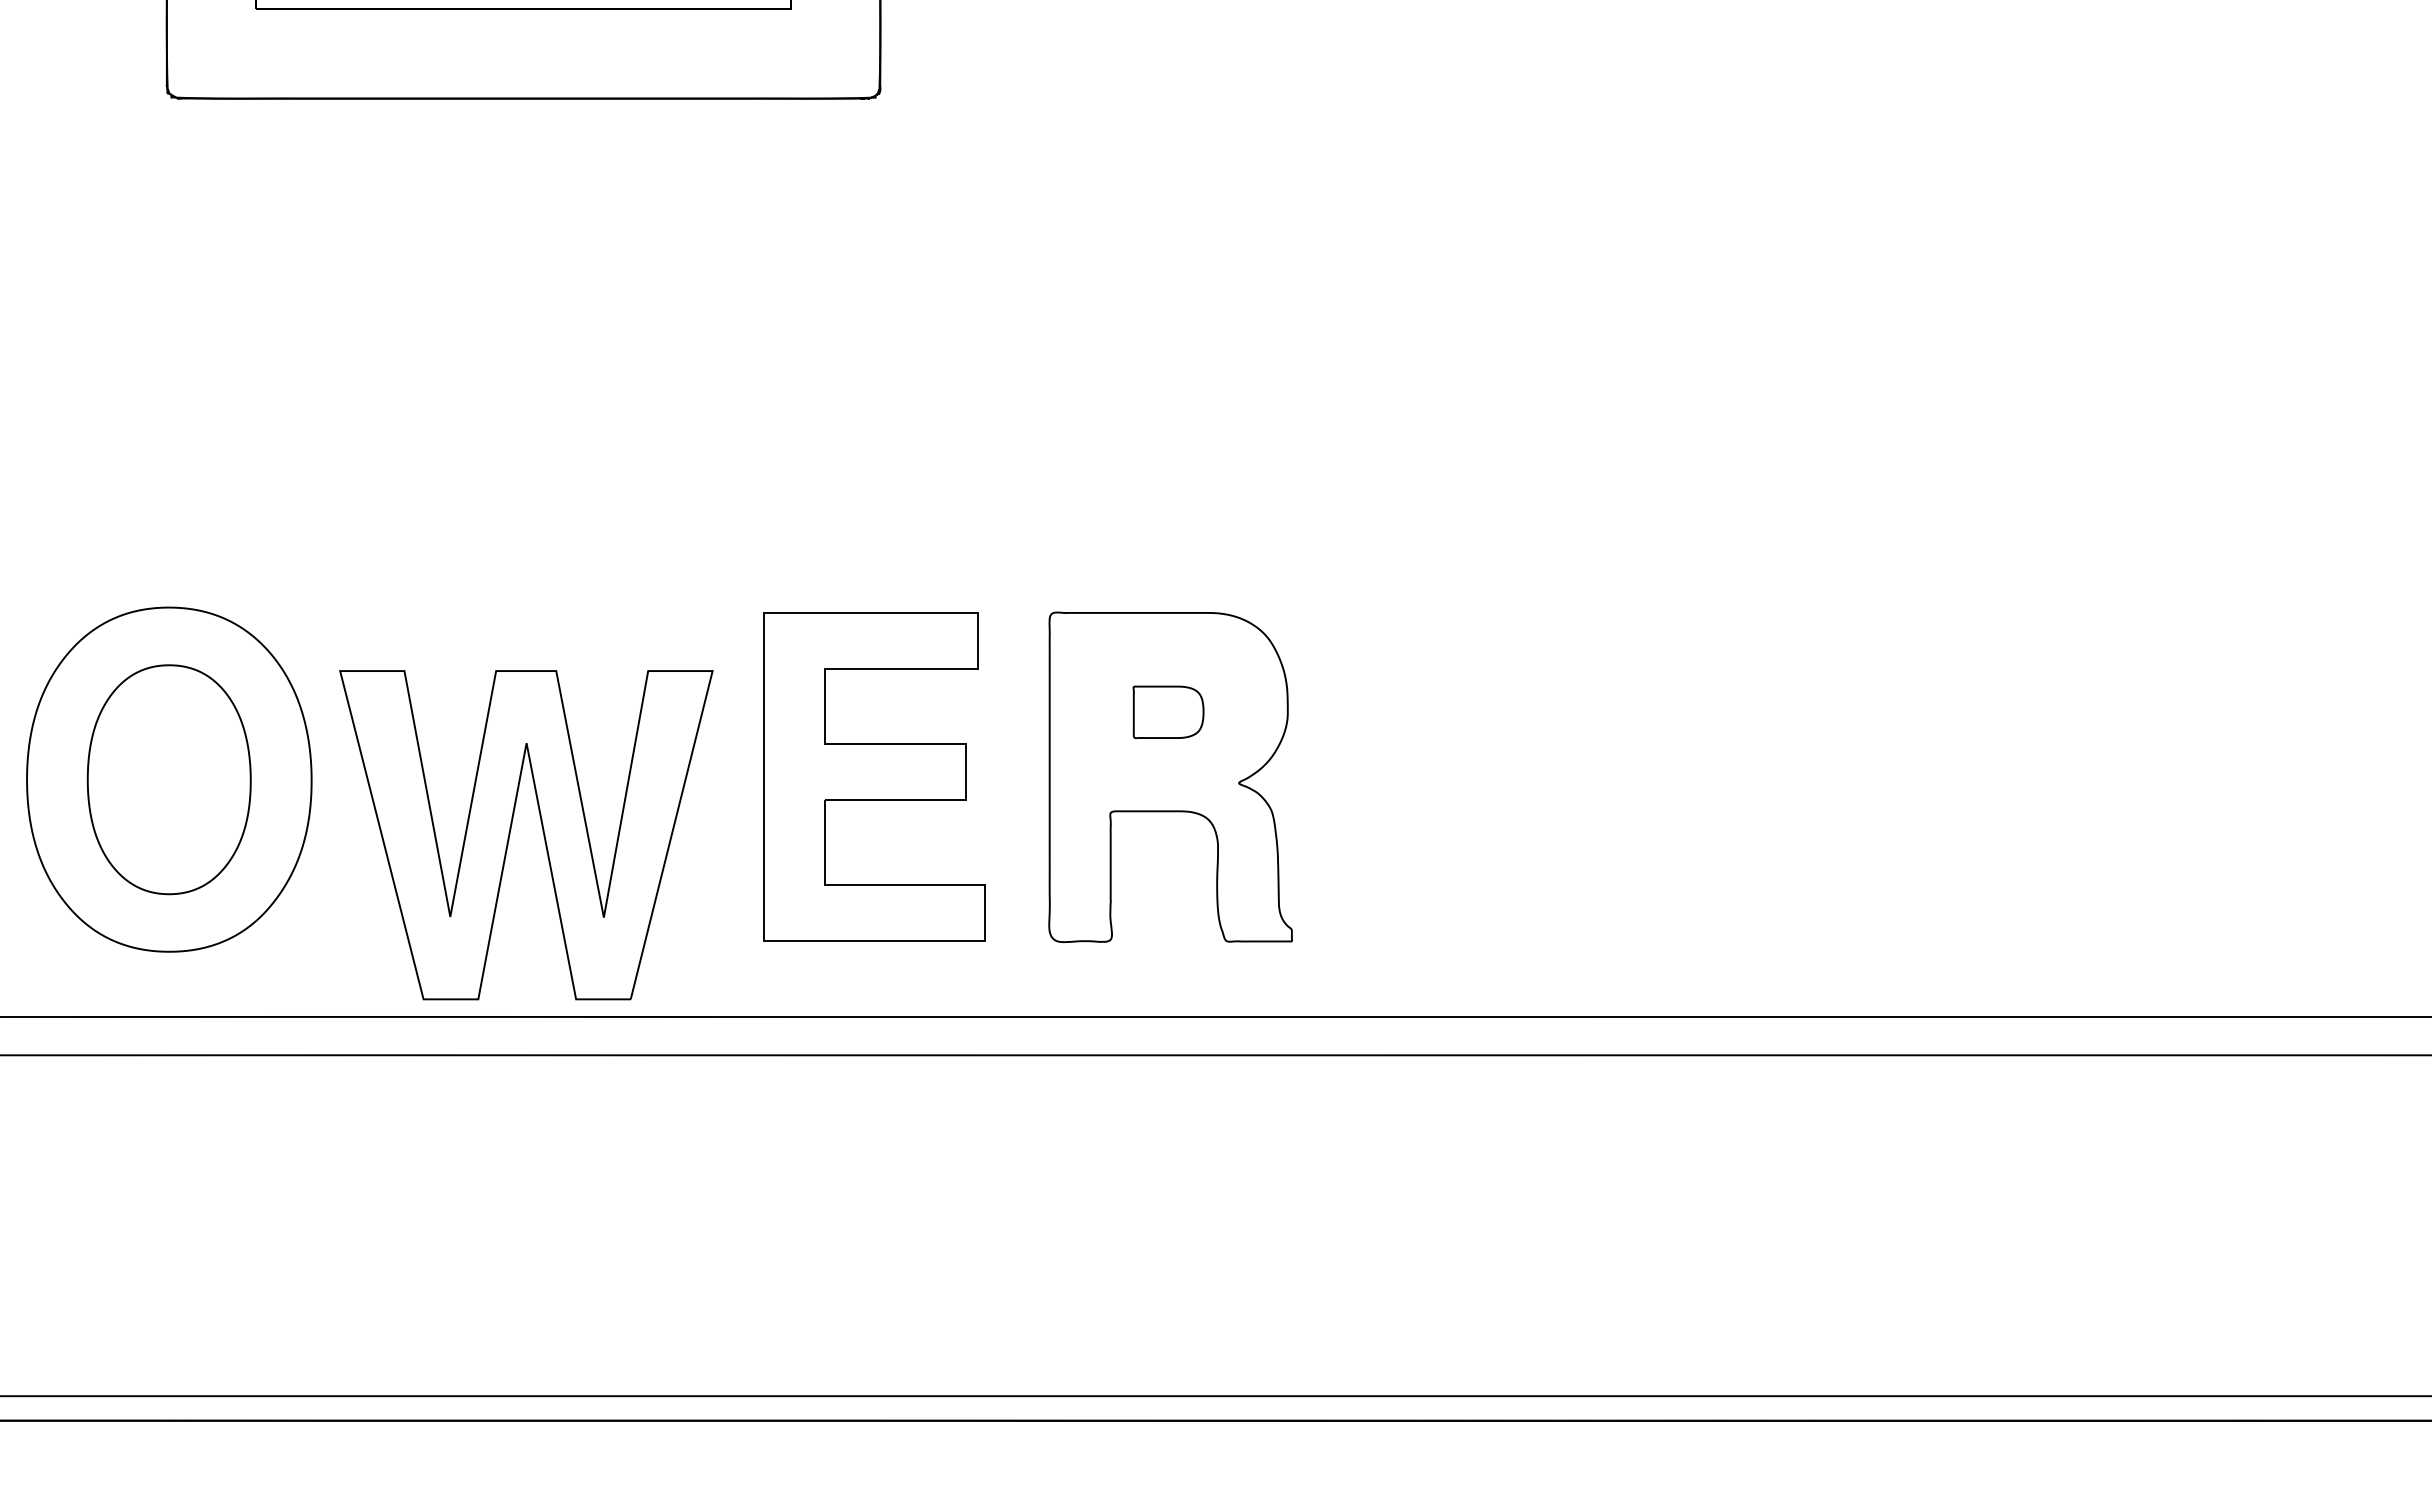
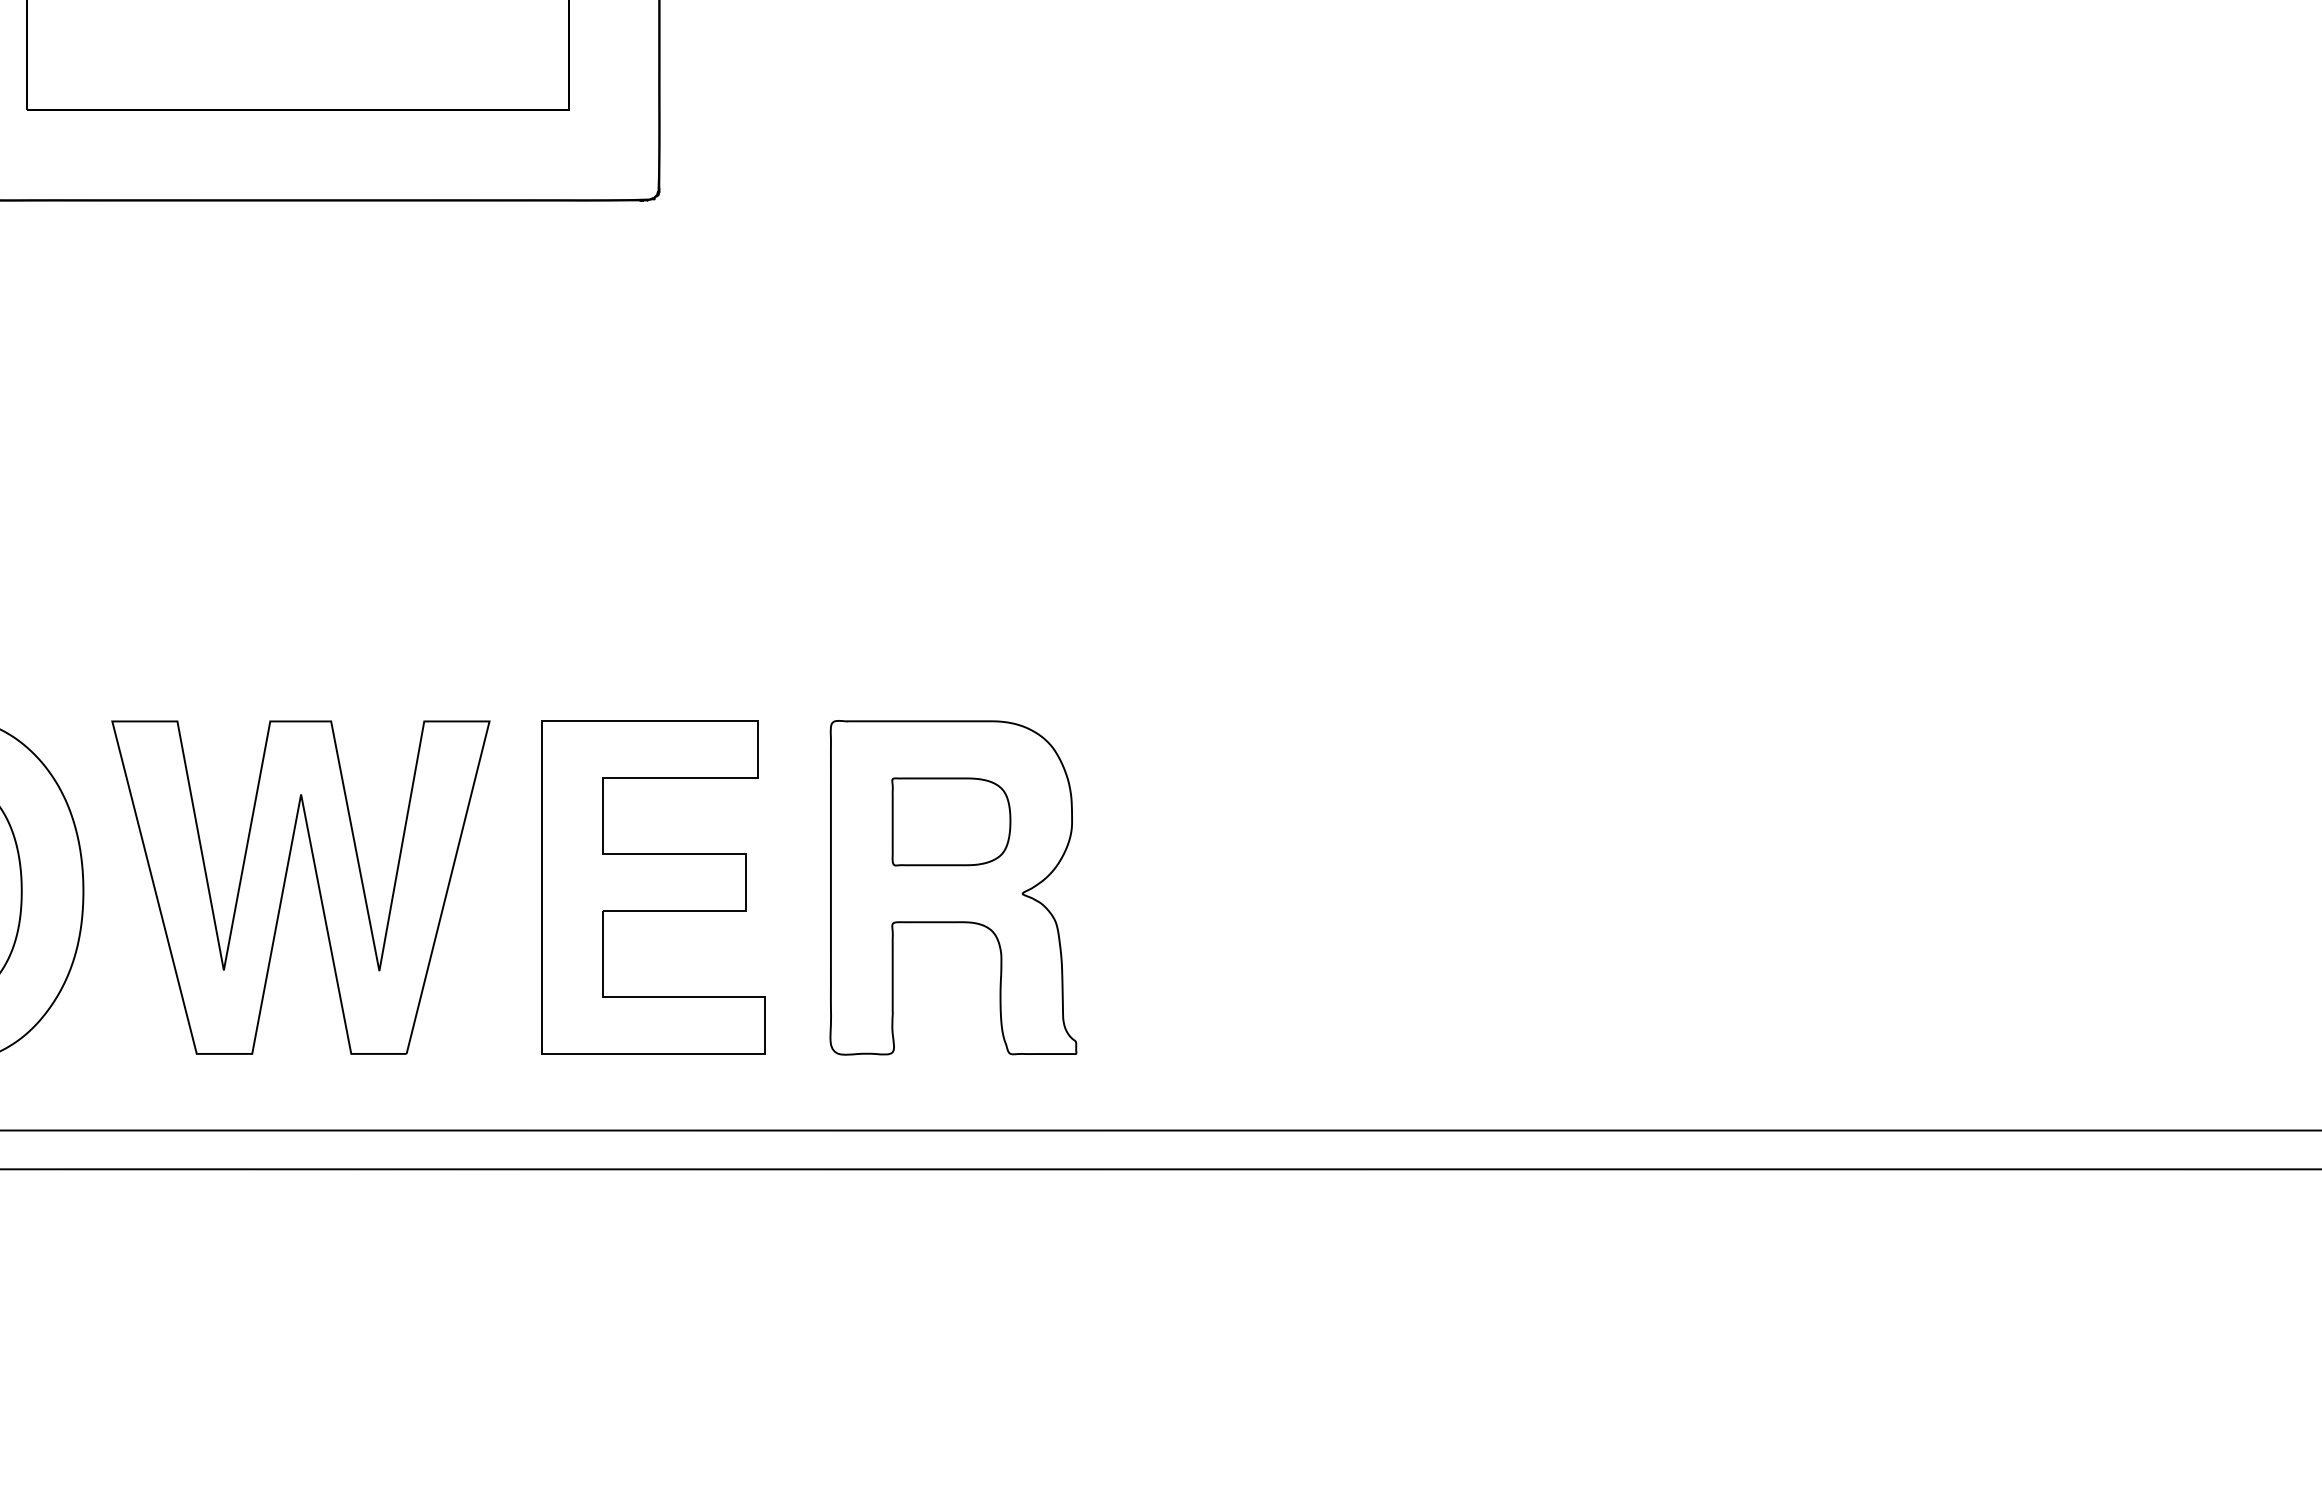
part: (1168, 712) -> (951, 822), size x1.67
part: (510, 835) -> (284, 887), moved

